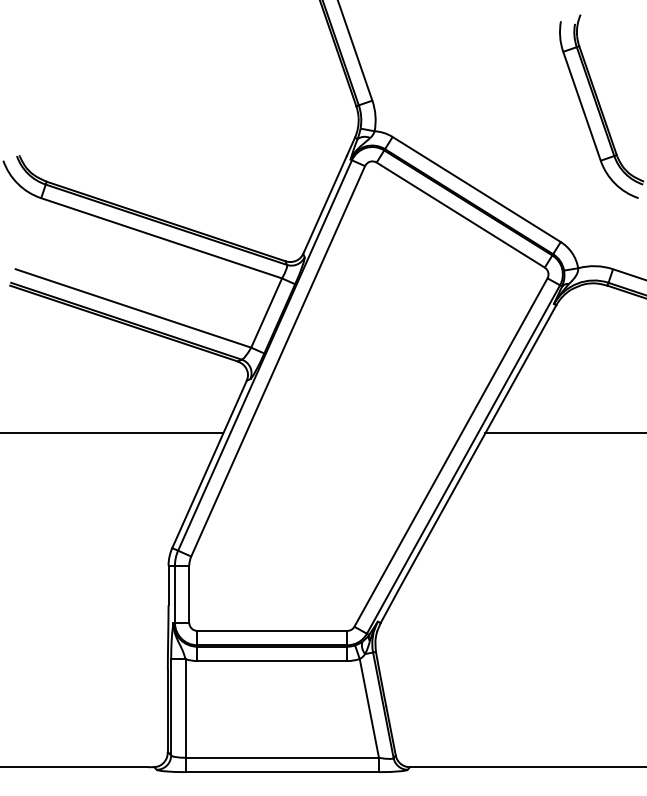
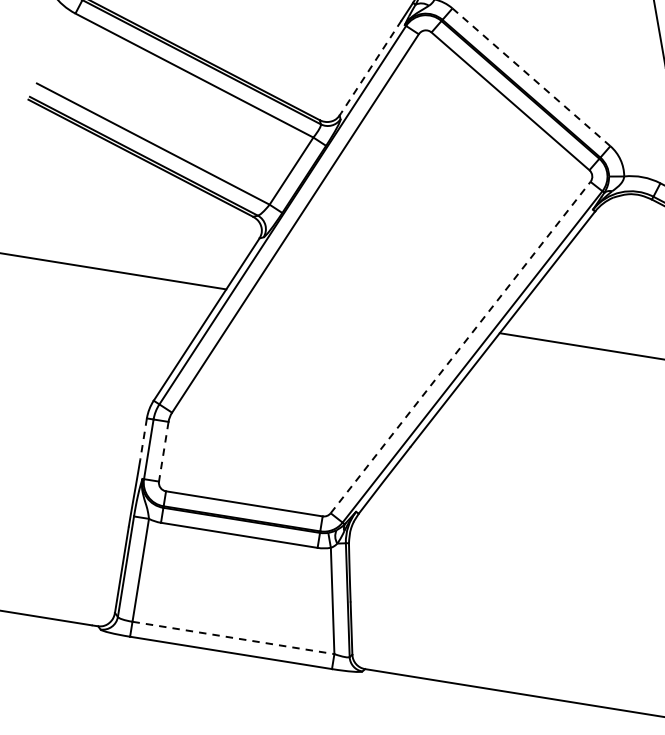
line: (477, 189) -> (532, 77), solid -> dashed
line: (325, 204) -> (371, 67), solid -> dashed
line: (451, 452) -> (461, 347), solid -> dashed
line: (168, 585) -> (143, 439), solid -> dashed
line: (189, 594) -> (163, 452), solid -> dashed
line: (282, 757) -> (233, 637), solid -> dashed

